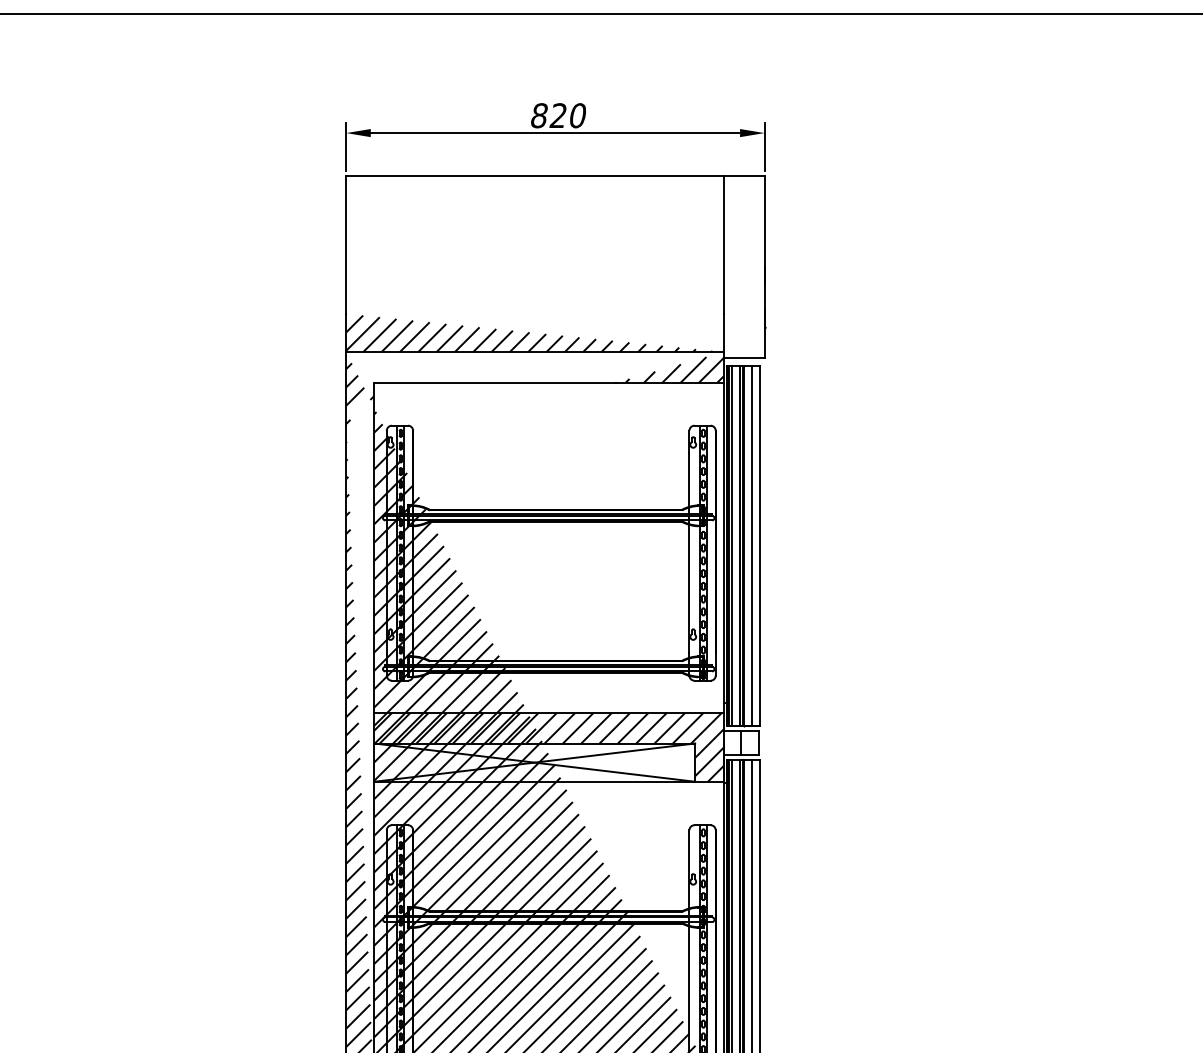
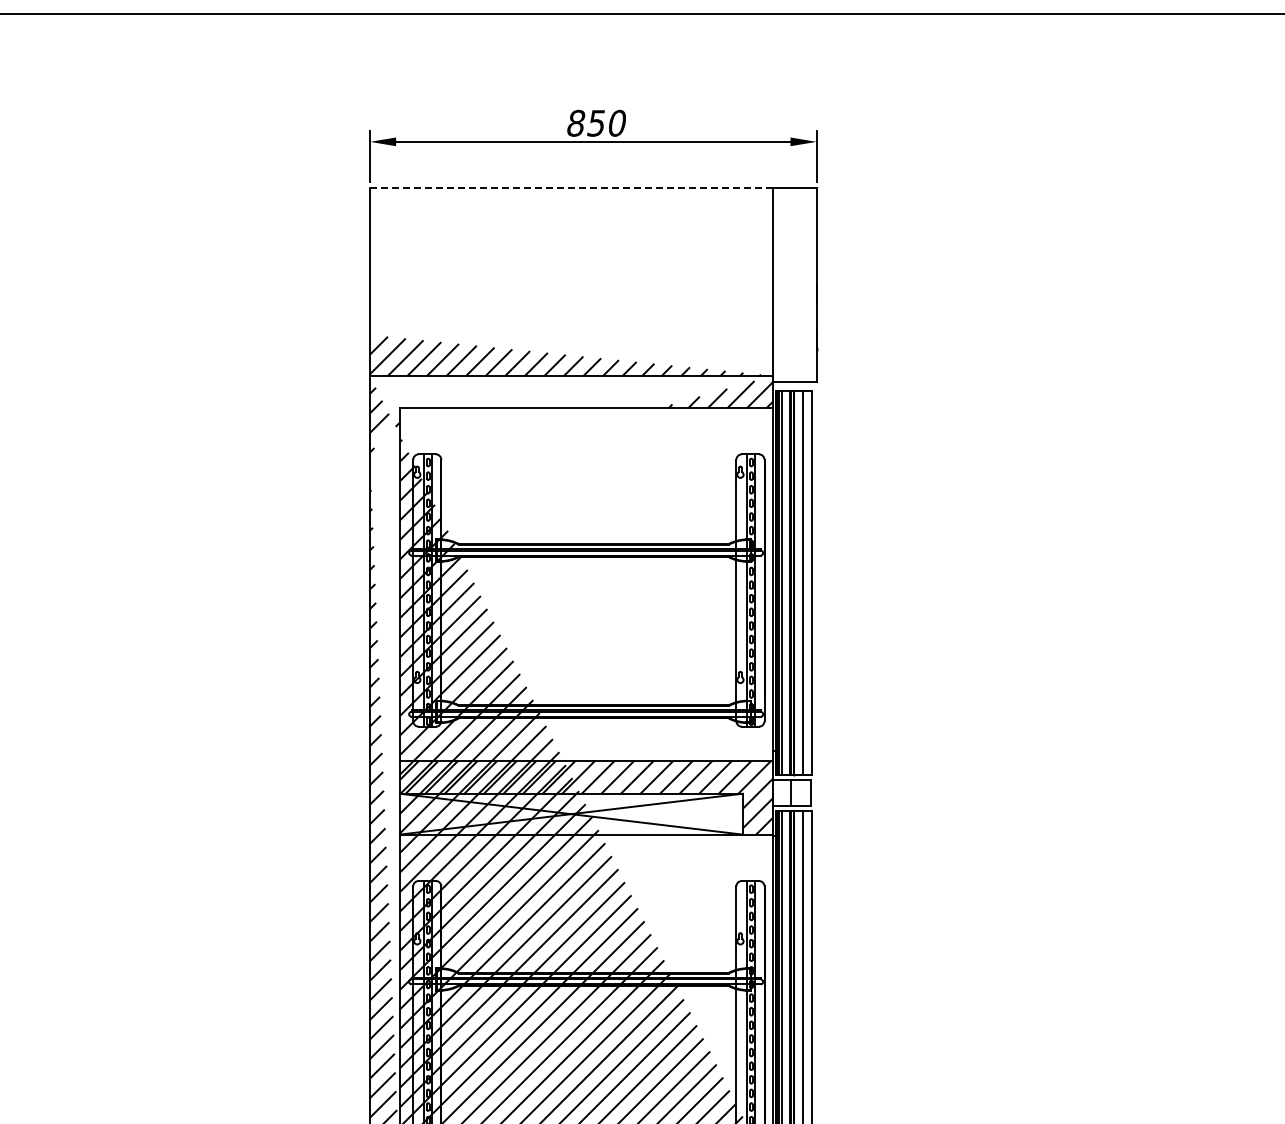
text: (557, 114) -> (595, 122), 820 -> 850
line: (535, 175) -> (571, 187), solid -> dashed

